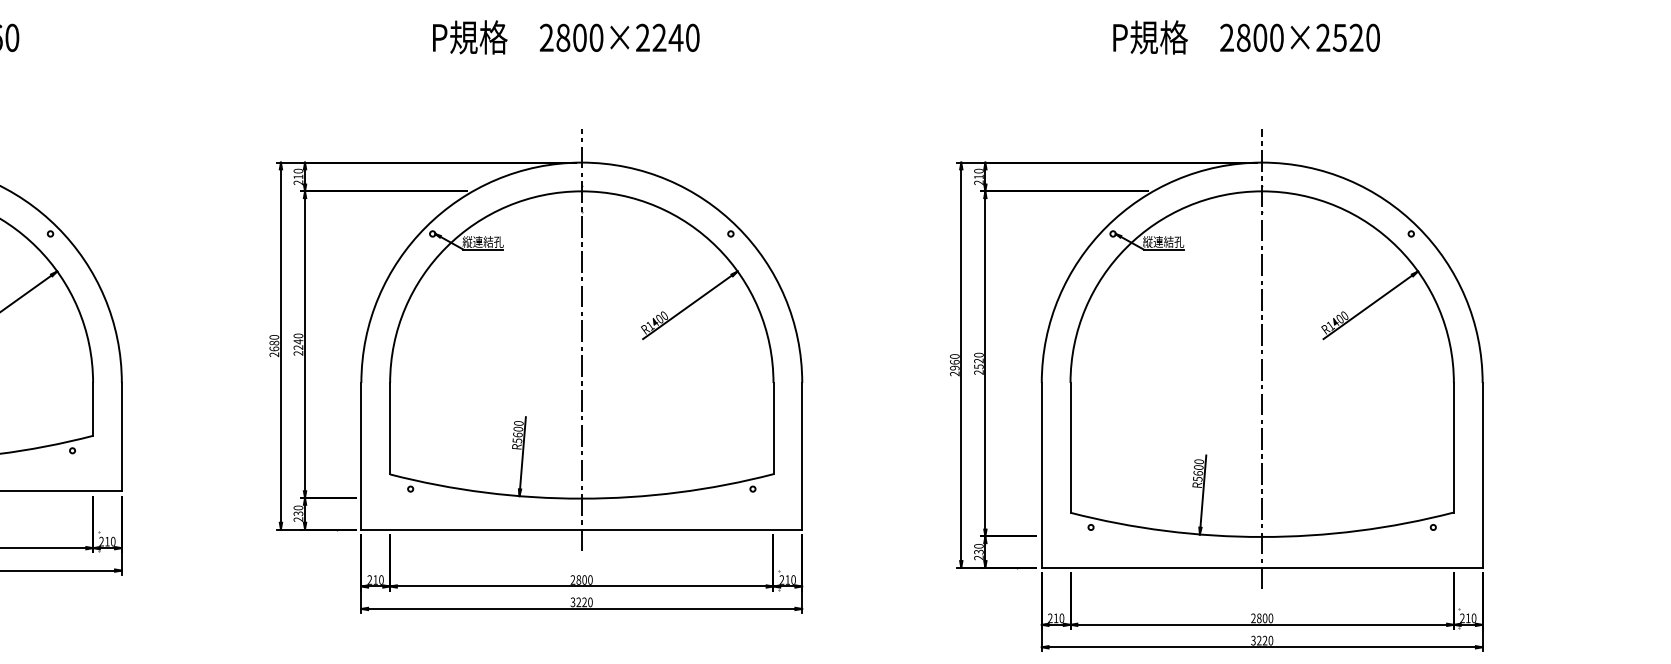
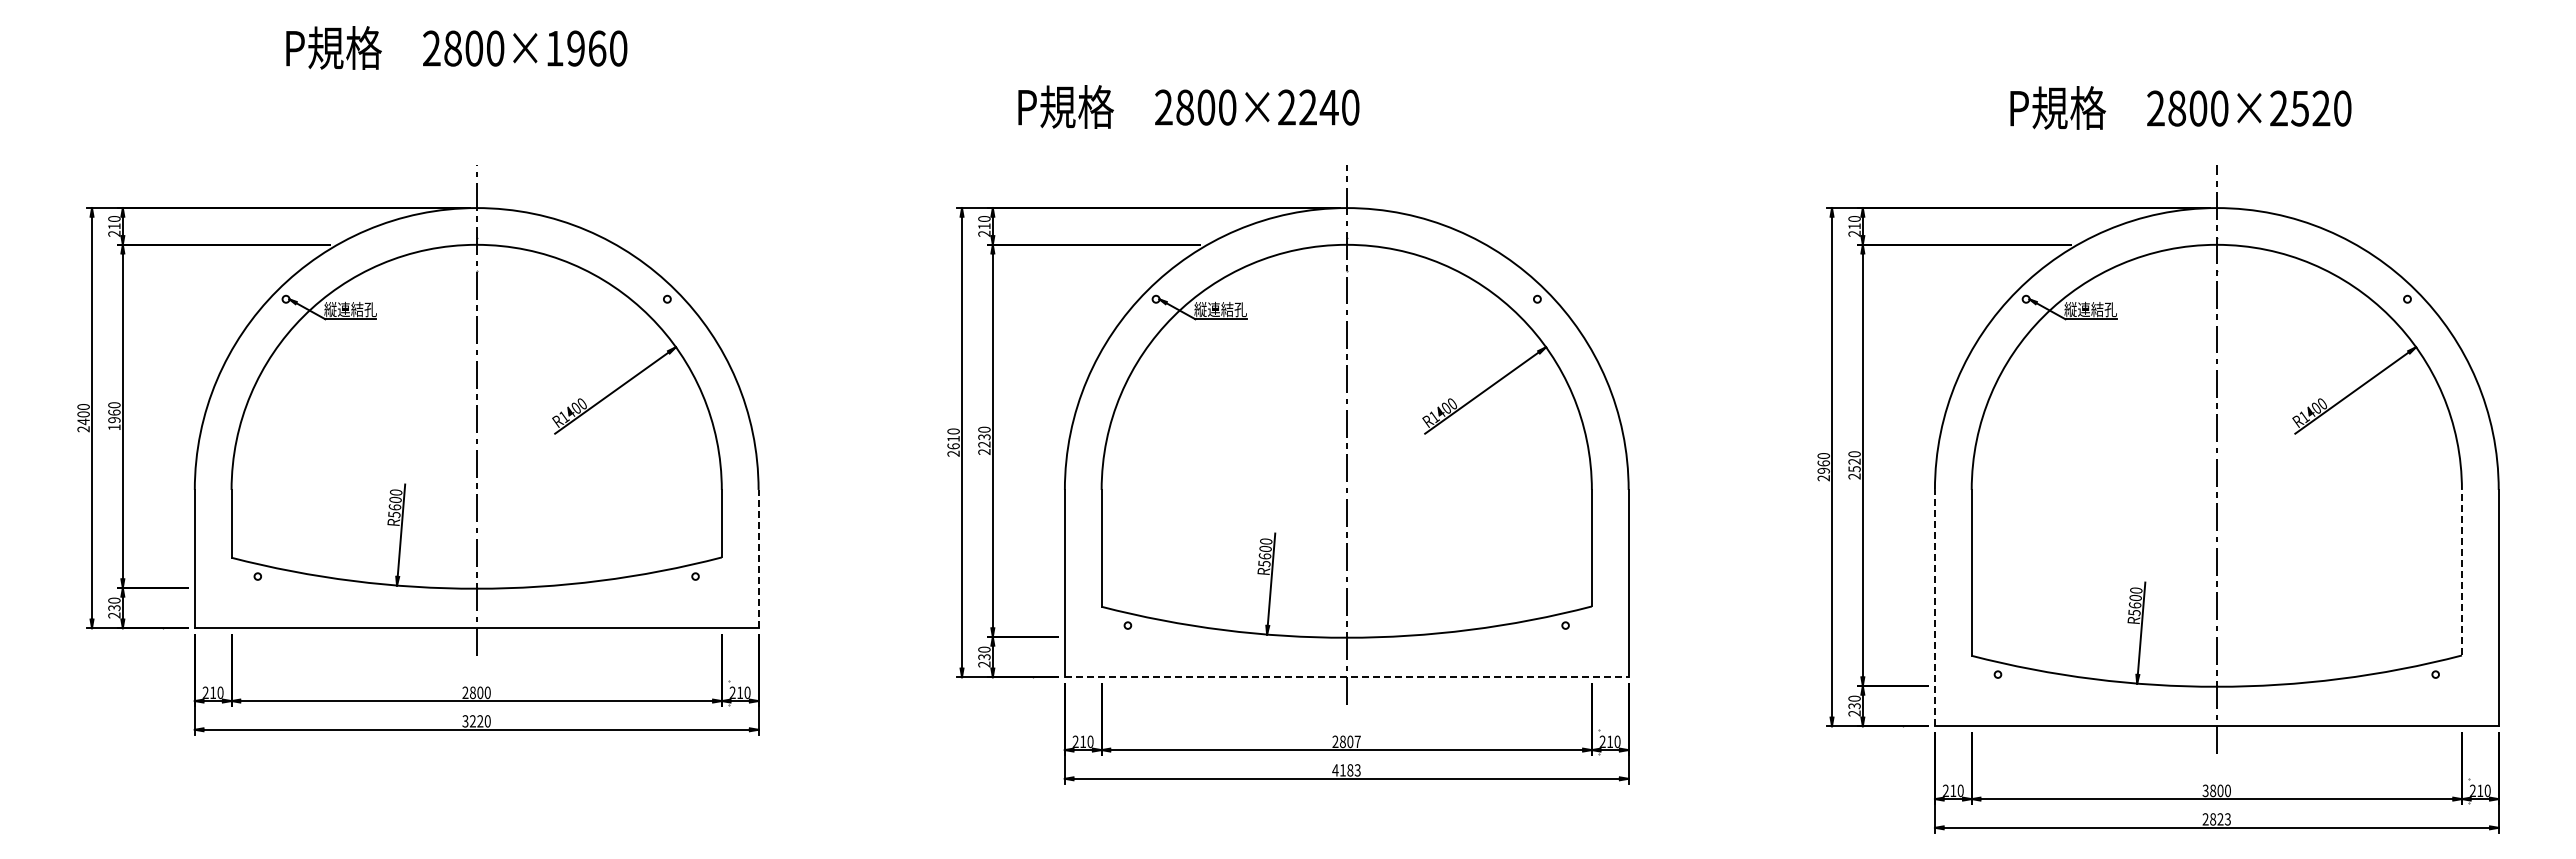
text: (565, 37) -> (1188, 106), moved
text: (1246, 37) -> (2180, 107), moved
text: (298, 341) -> (984, 436), 2240 -> 2230
text: (274, 342) -> (953, 438), 2680 -> 2610
line: (121, 436) -> (758, 558), solid -> dashed
line: (1453, 447) -> (2461, 572), solid -> dashed
line: (1041, 474) -> (1934, 607), solid -> dashed
line: (581, 529) -> (1346, 677), solid -> dashed
text: (590, 579) -> (1357, 741), 2800 -> 2807
text: (581, 602) -> (1346, 770), 3220 -> 4183
text: (1253, 618) -> (2205, 791), 2800 -> 3800
text: (1261, 640) -> (2216, 819), 3220 -> 2823

